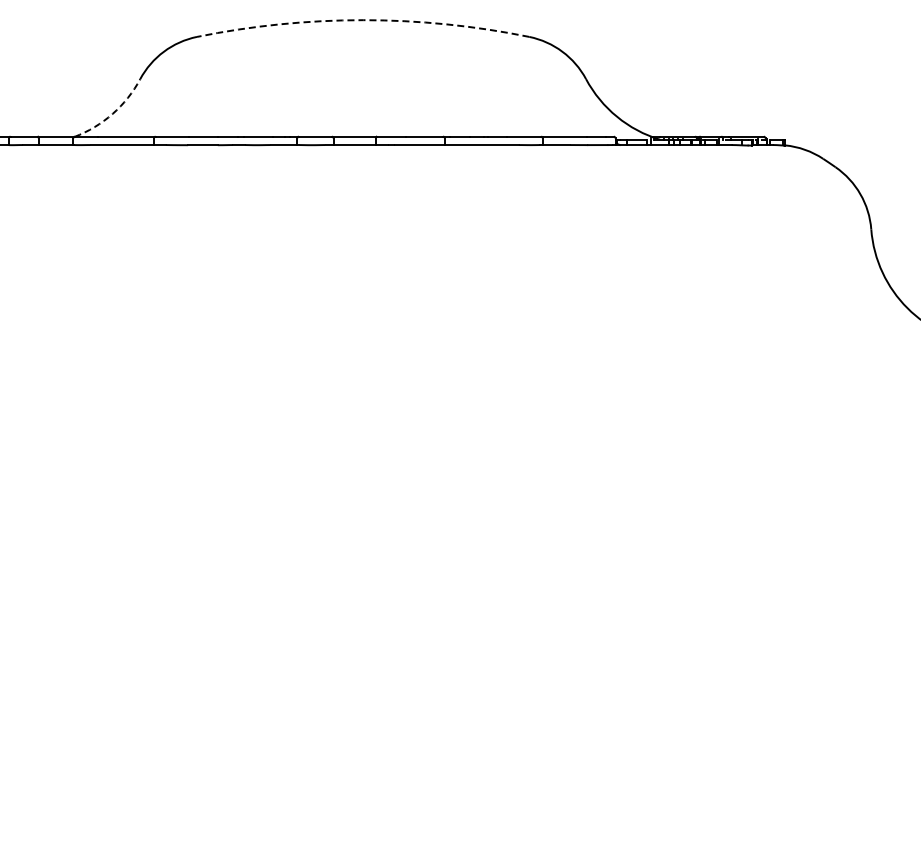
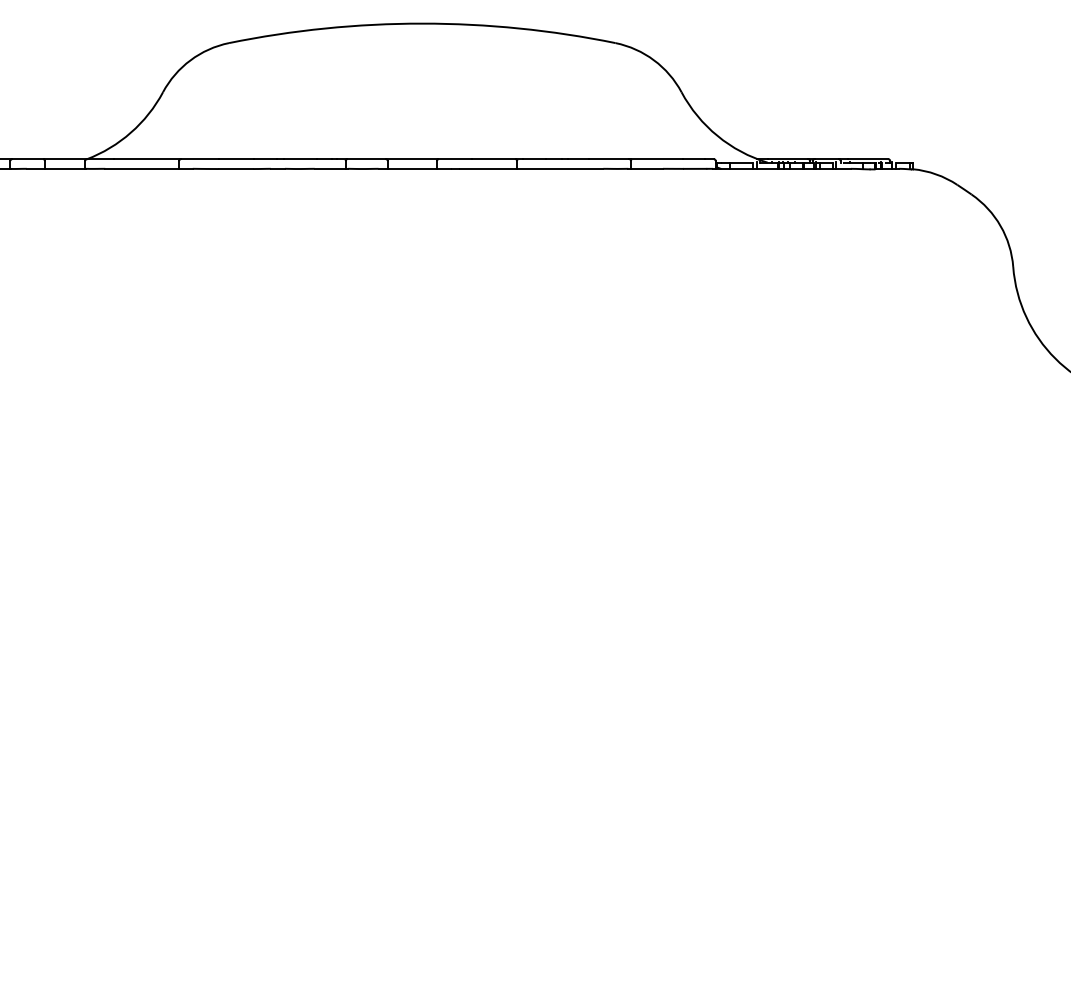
arc: (363, 20) -> (422, 23), dashed -> solid
arc: (112, 113) -> (130, 132), dashed -> solid

